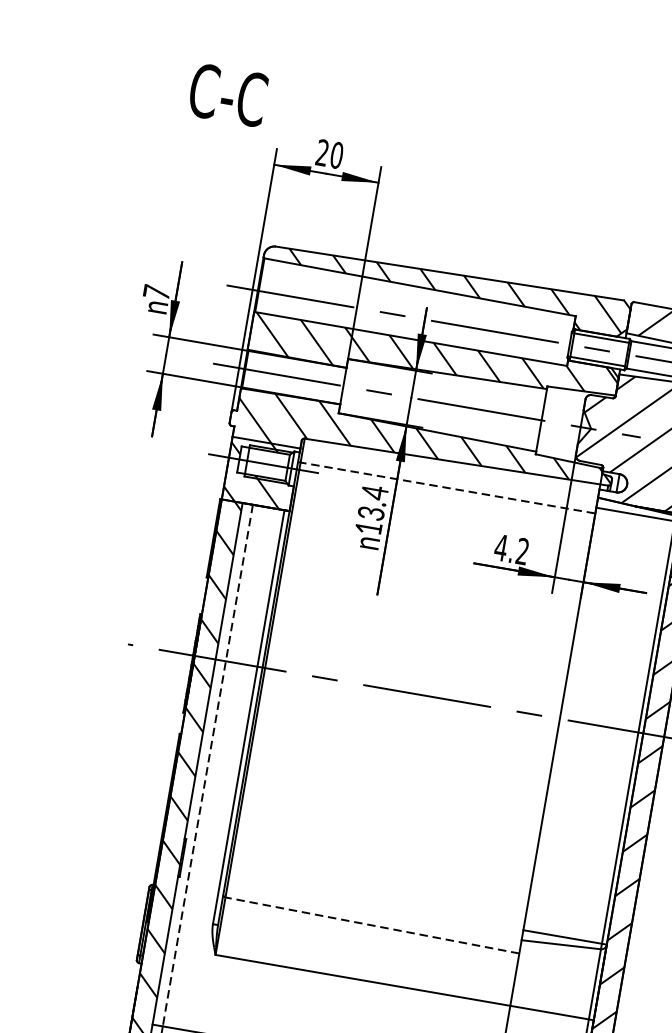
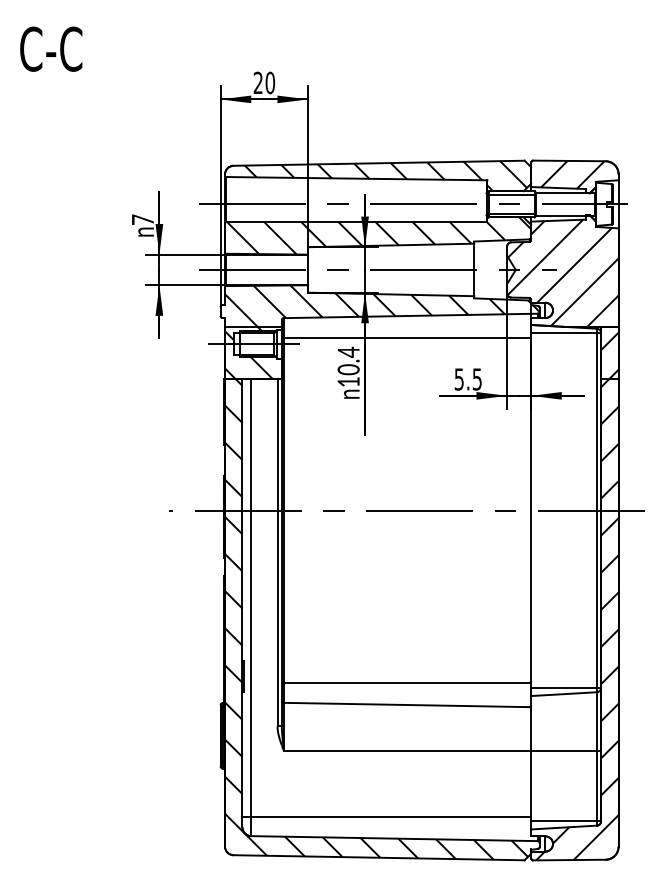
text: (228, 94) -> (51, 48), moved
line: (446, 488) -> (406, 338), dashed -> solid
text: (371, 513) -> (348, 369), 13.4 -> 10.4
text: (510, 549) -> (467, 379), 4.2 -> 5.5
line: (208, 765) -> (251, 597), dashed -> solid
line: (375, 898) -> (406, 682), added
line: (372, 926) -> (407, 705), dashed -> solid

